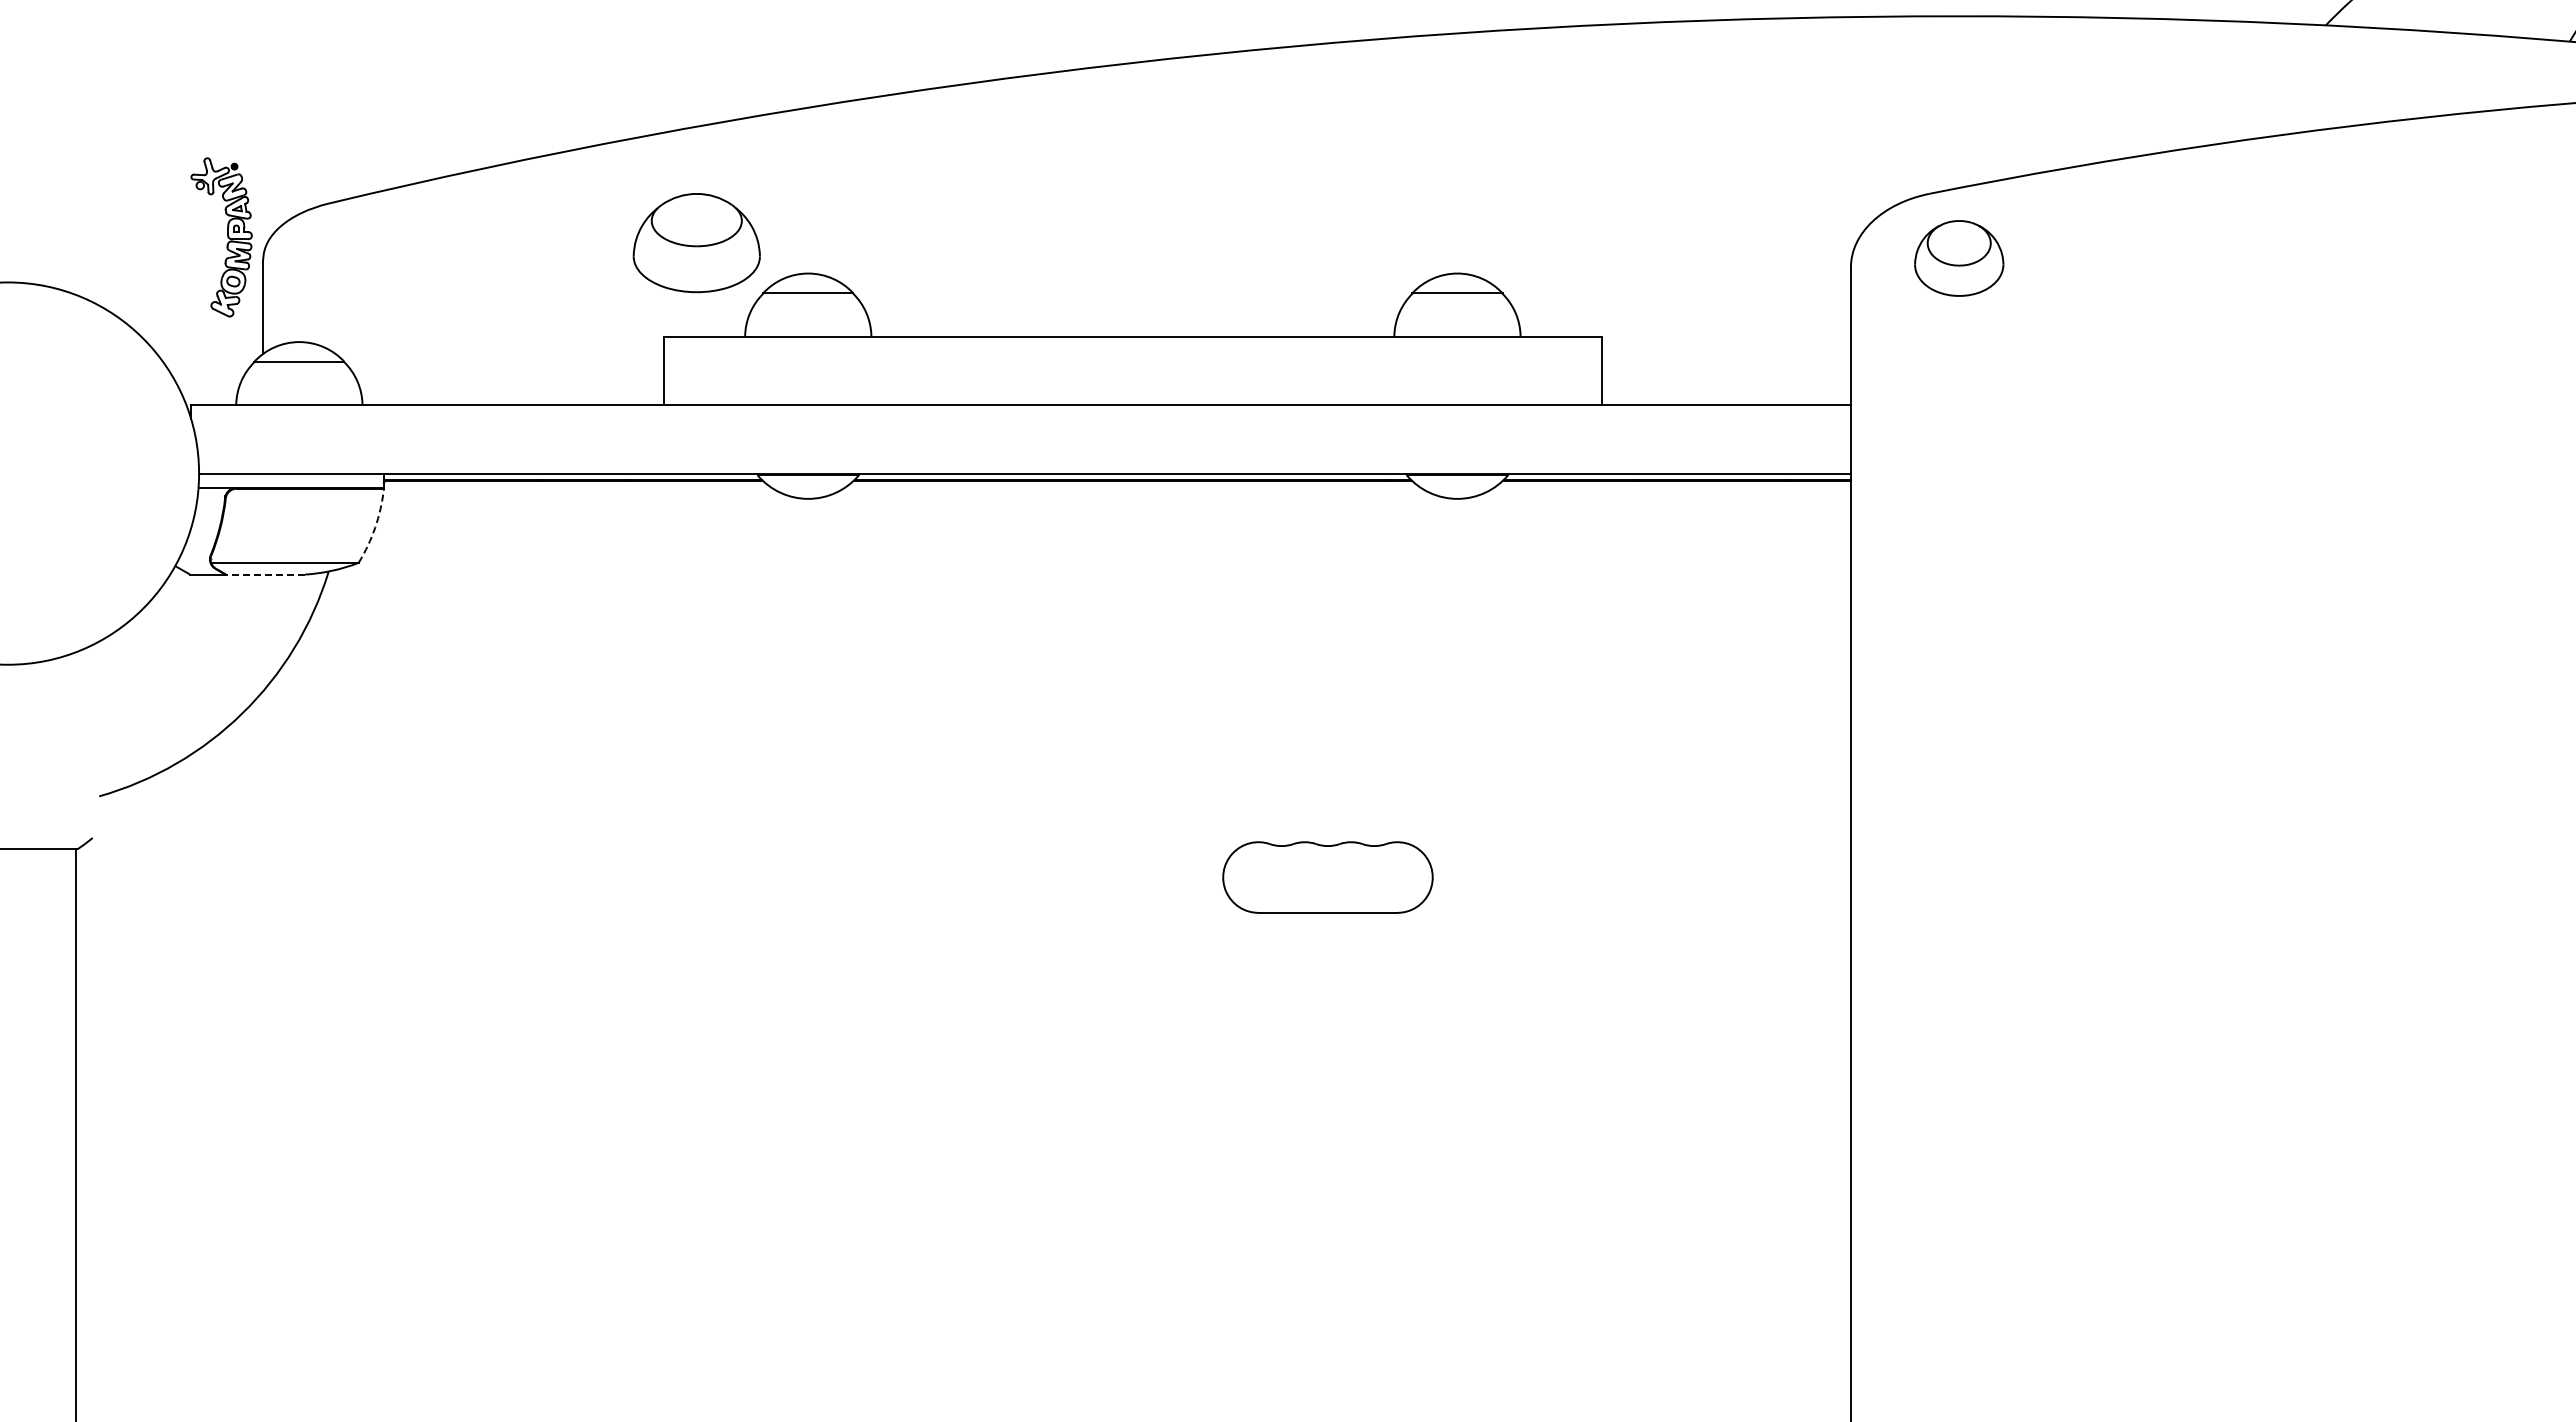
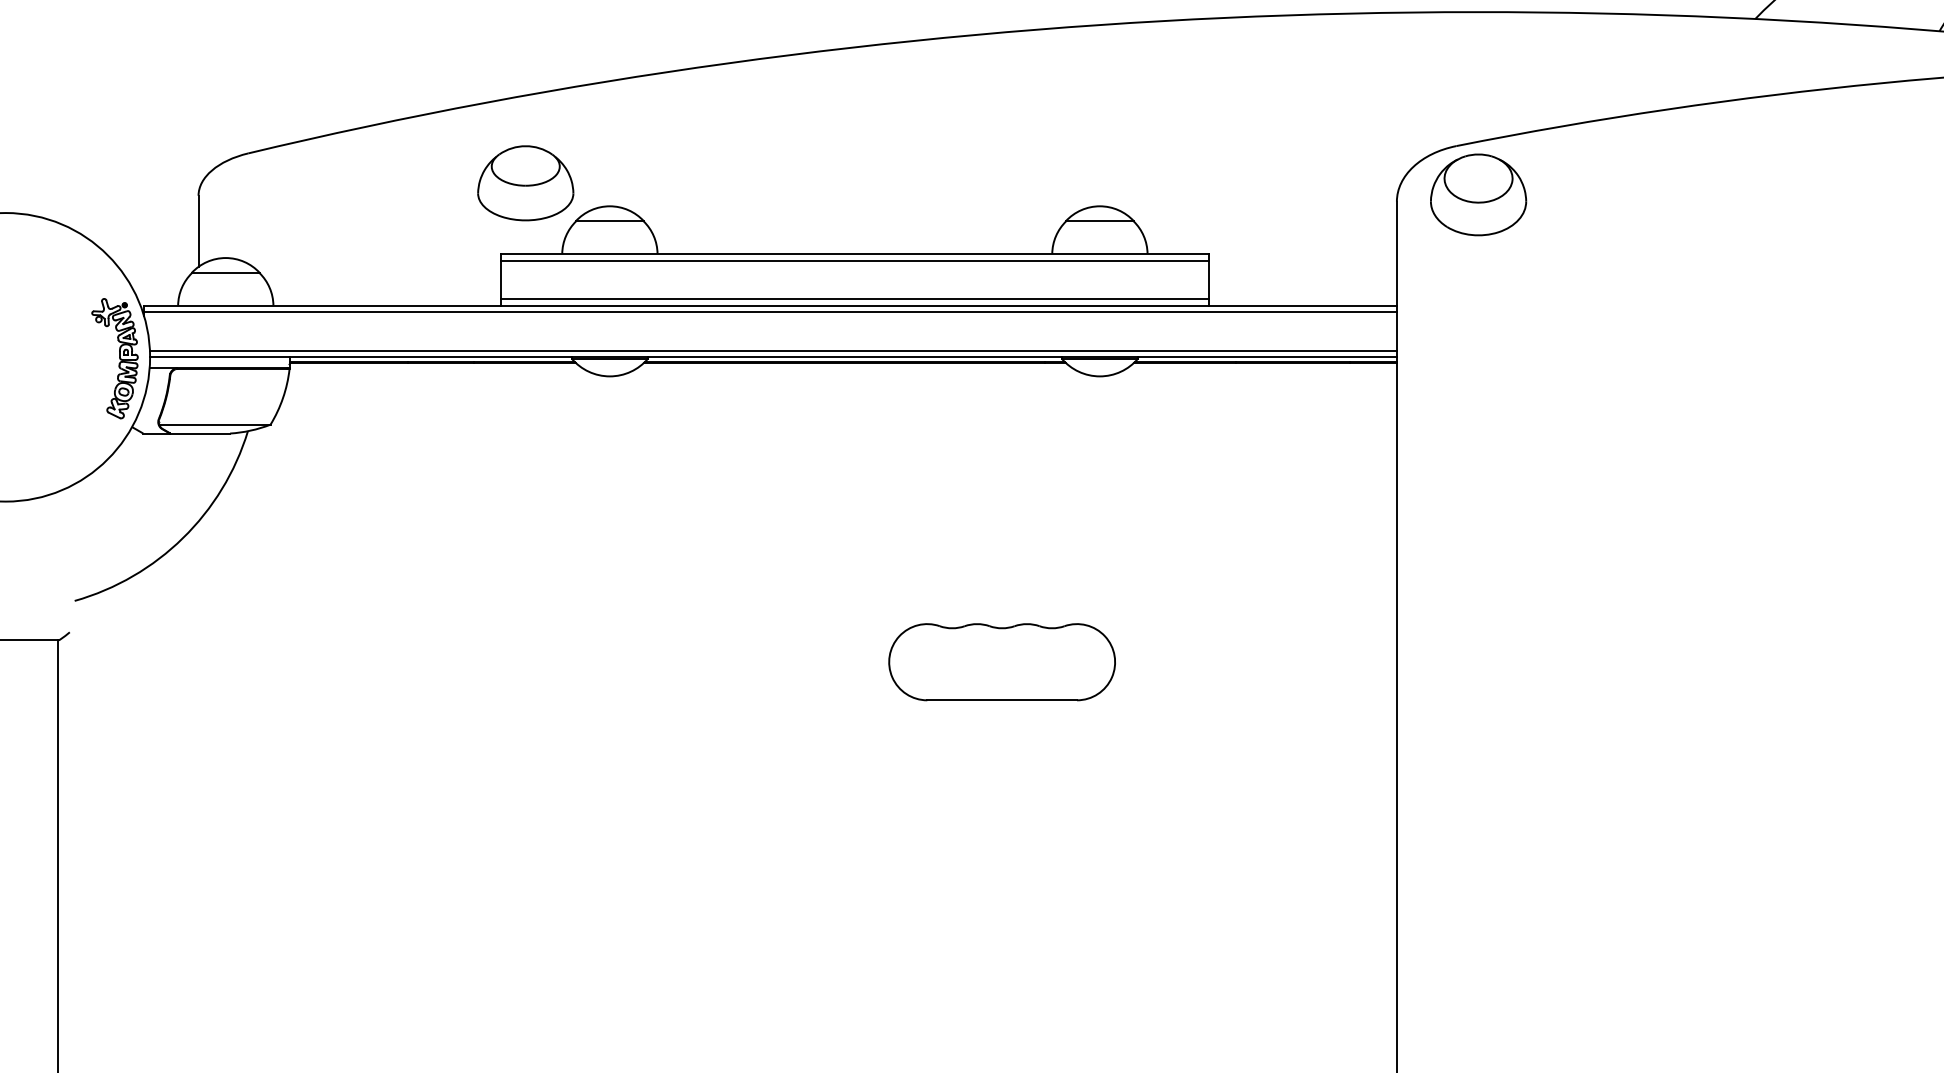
part: (221, 237) -> (114, 358), moved
part: (1959, 258) -> (1478, 194), size x1.43
line: (1132, 345) -> (854, 260), added
line: (1132, 396) -> (854, 299), added
line: (1020, 414) -> (770, 312), added
line: (1024, 464) -> (773, 350), added
arc: (375, 527) -> (283, 397), dashed -> solid
line: (265, 574) -> (200, 433), dashed -> solid
part: (1327, 877) -> (1001, 662), size x1.43

